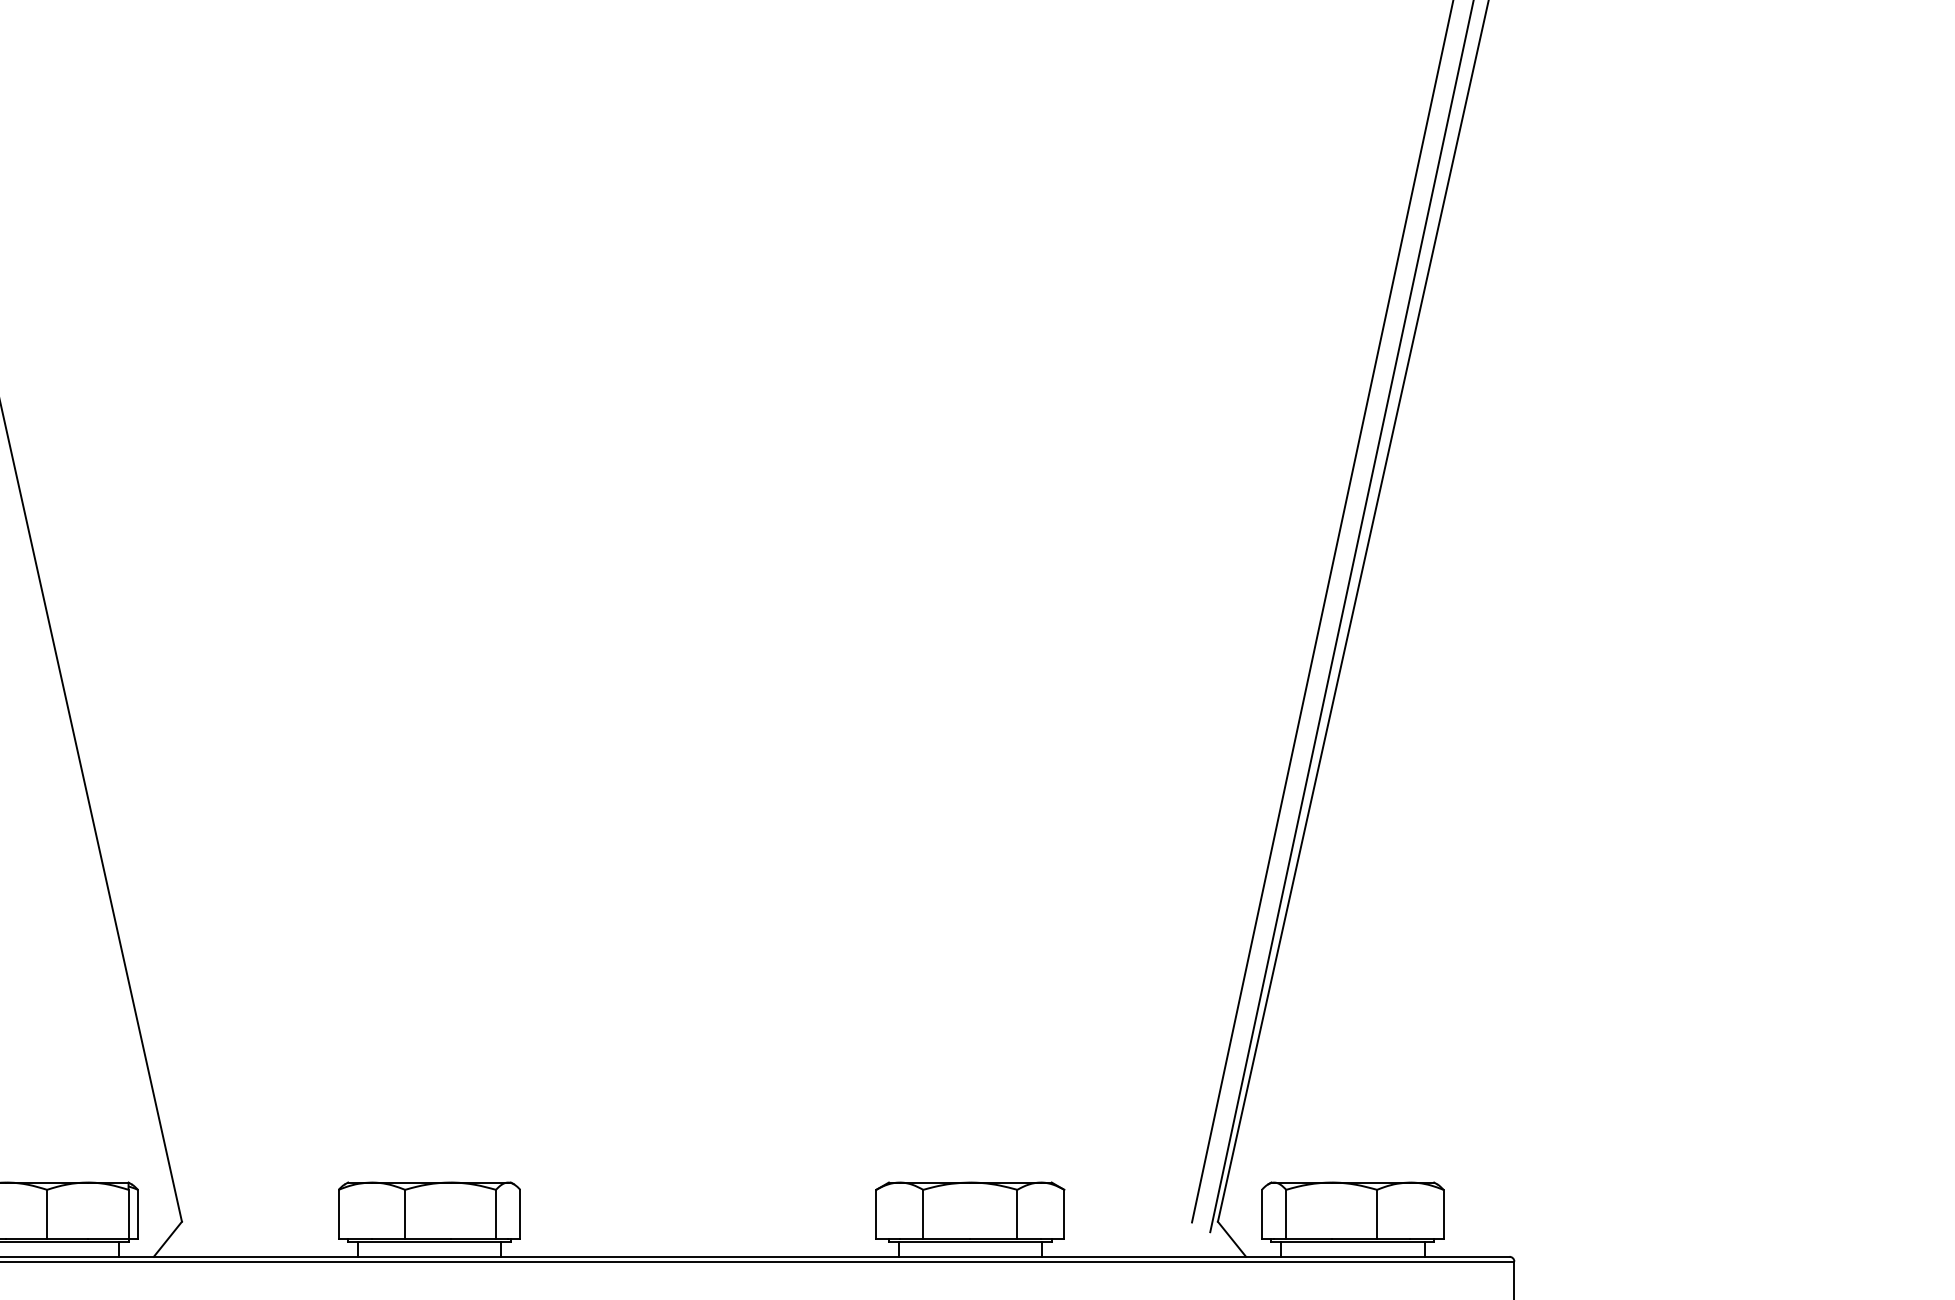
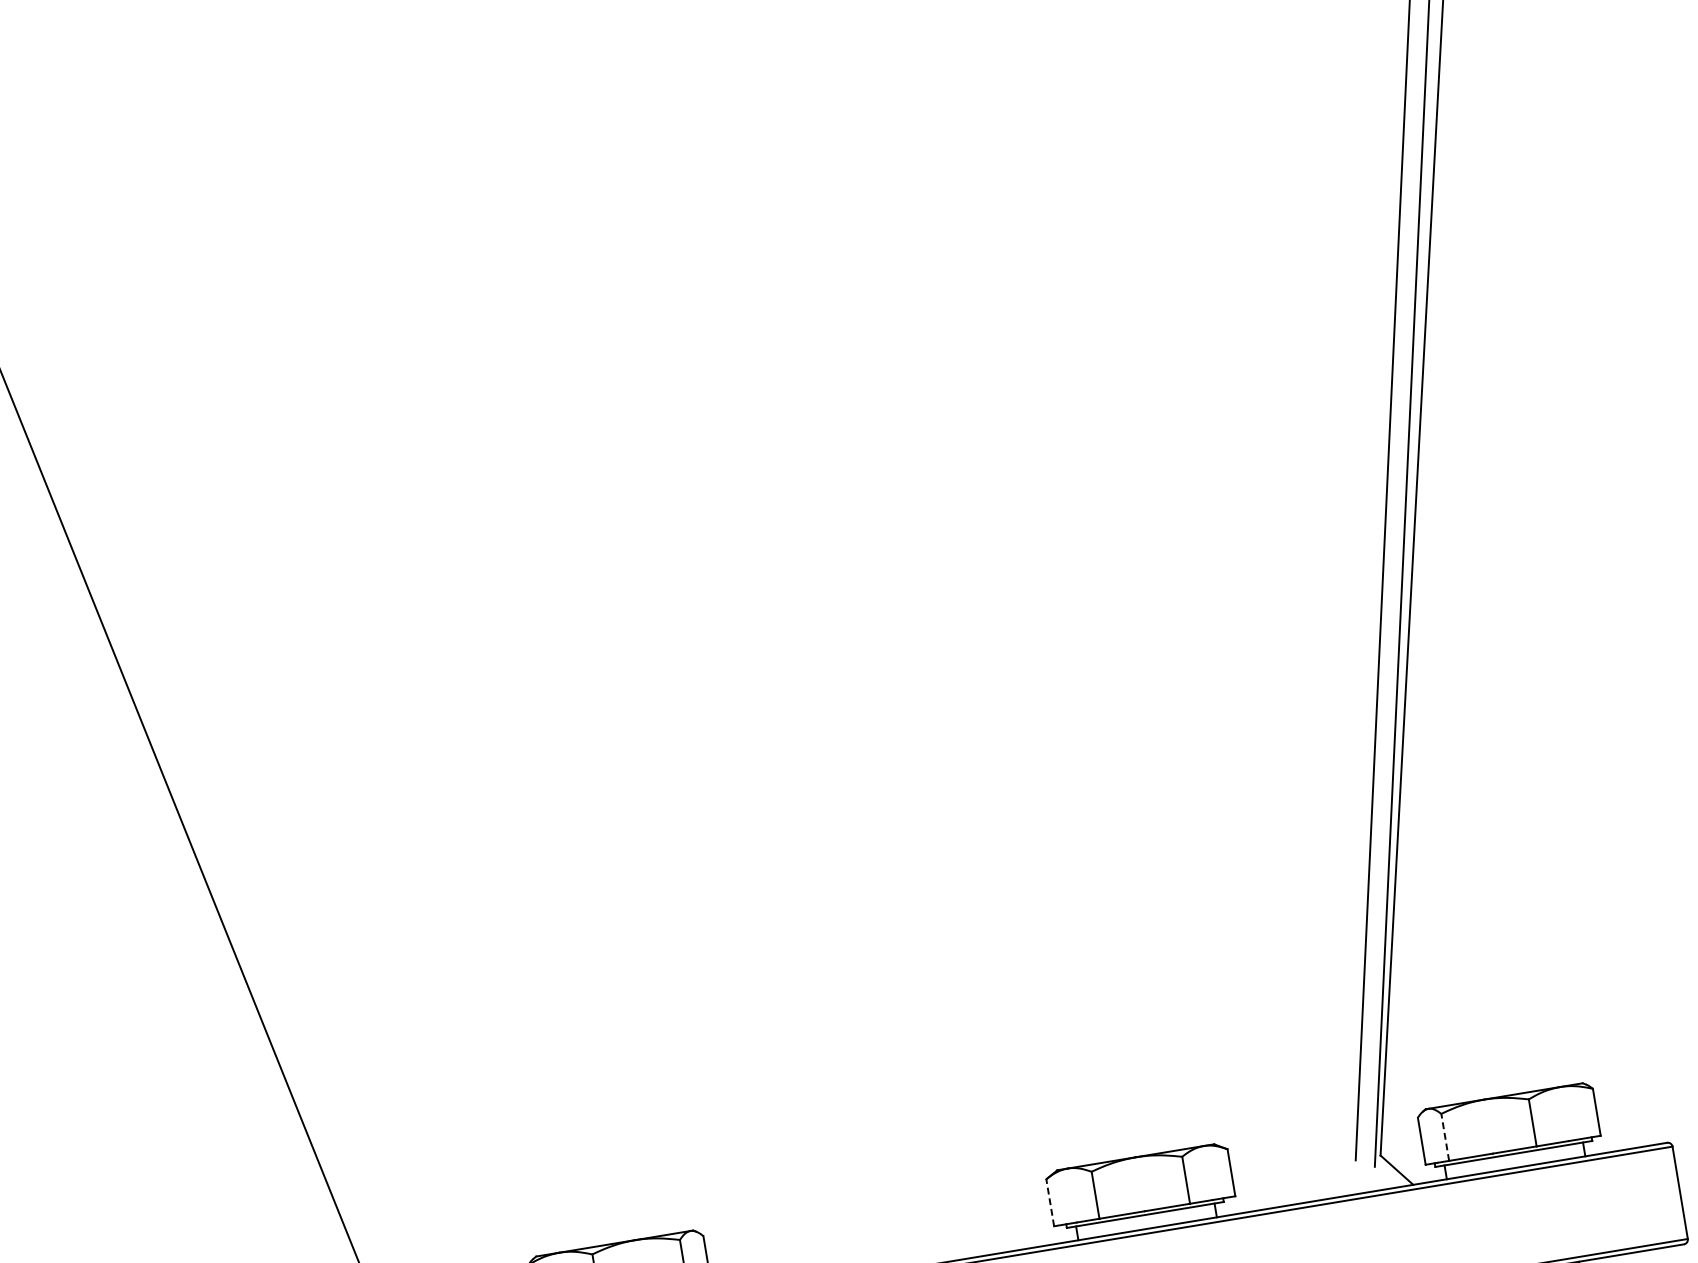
line: (876, 1213) -> (1050, 1202), solid -> dashed
line: (1286, 1213) -> (1445, 1136), solid -> dashed

